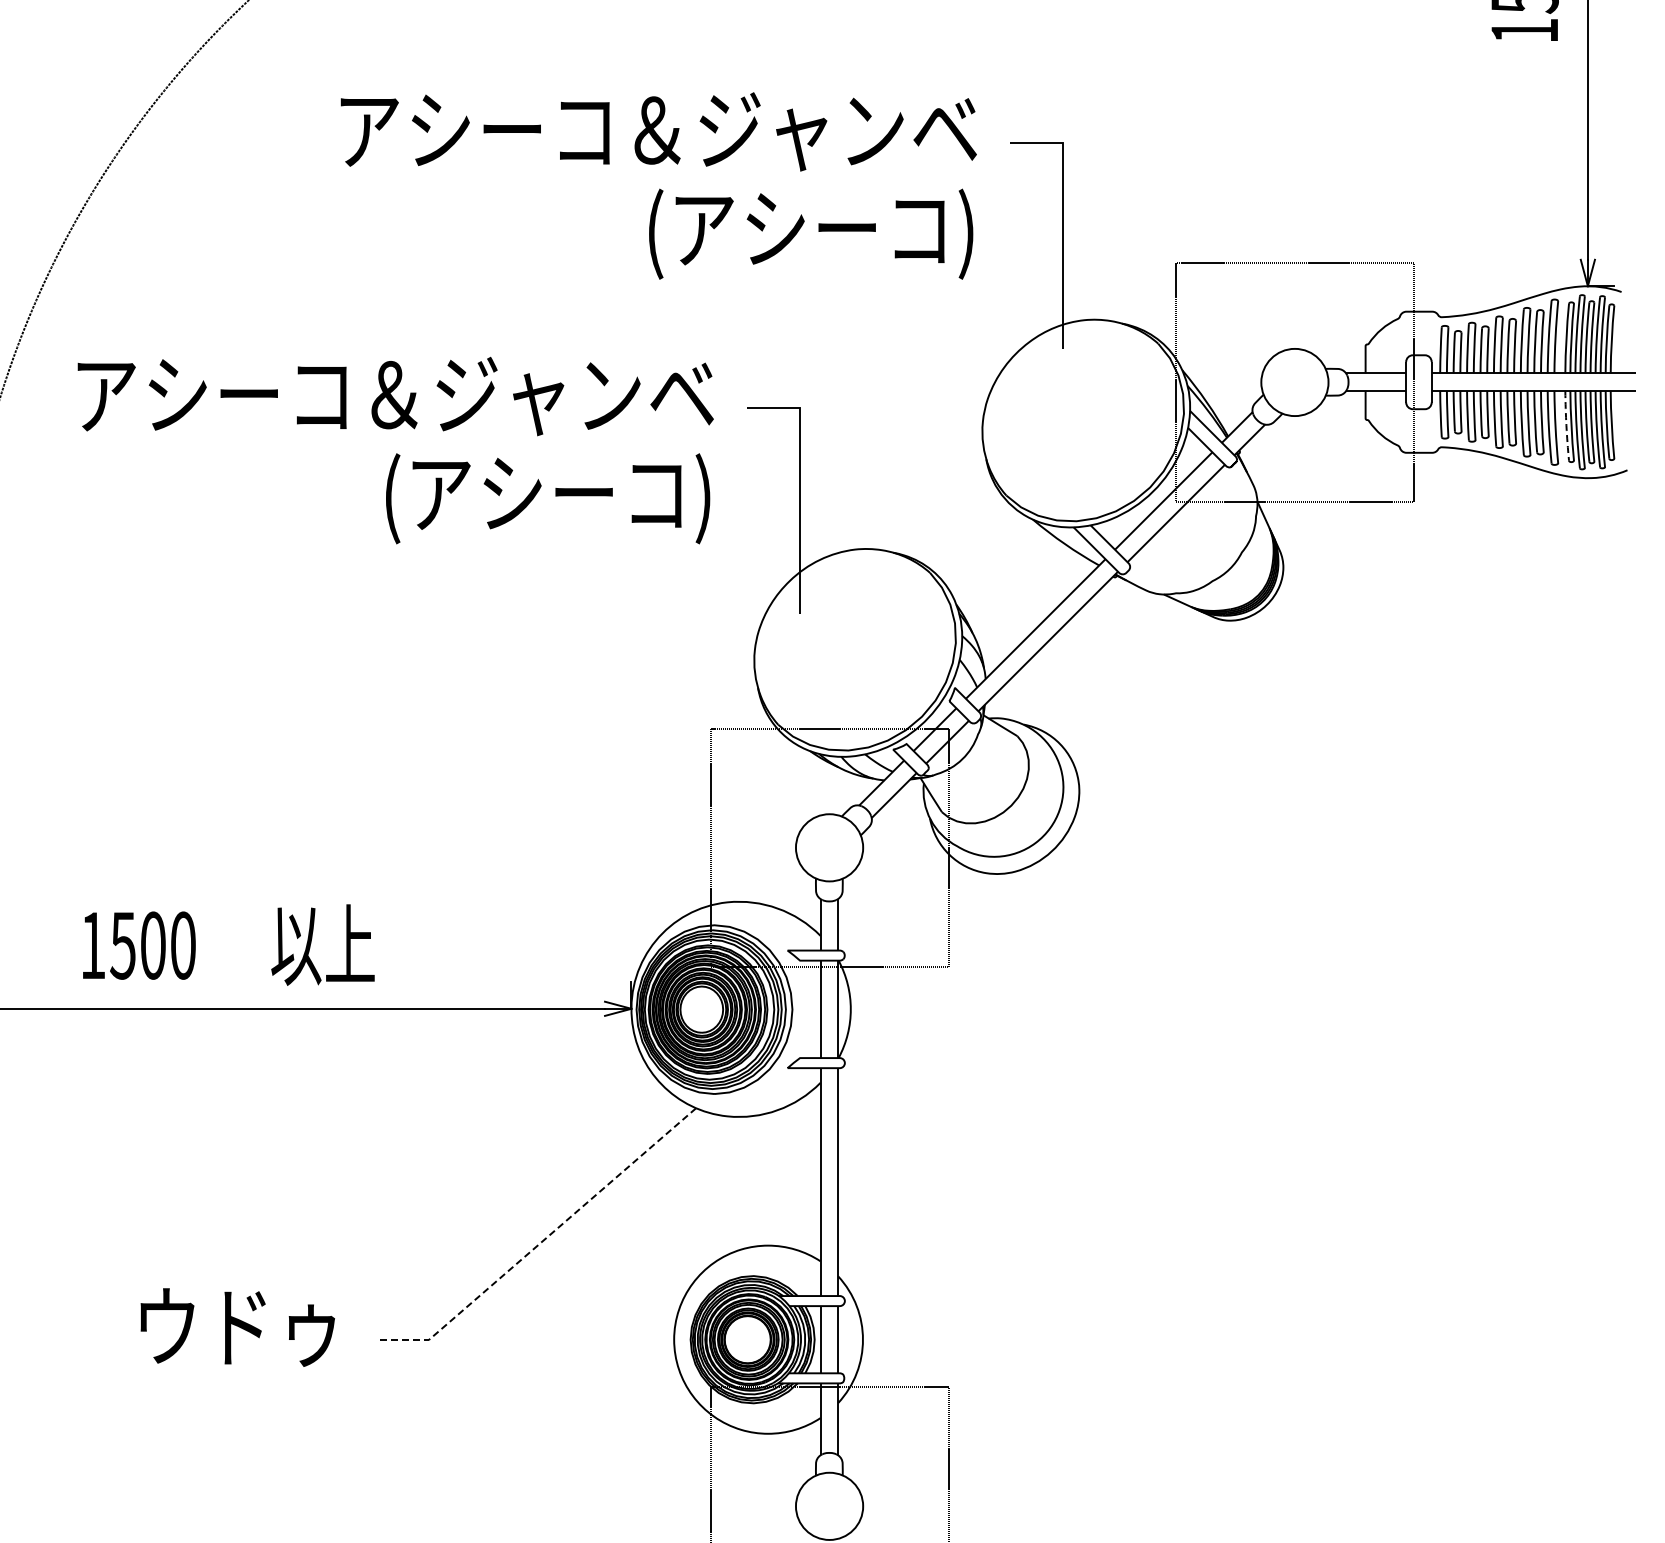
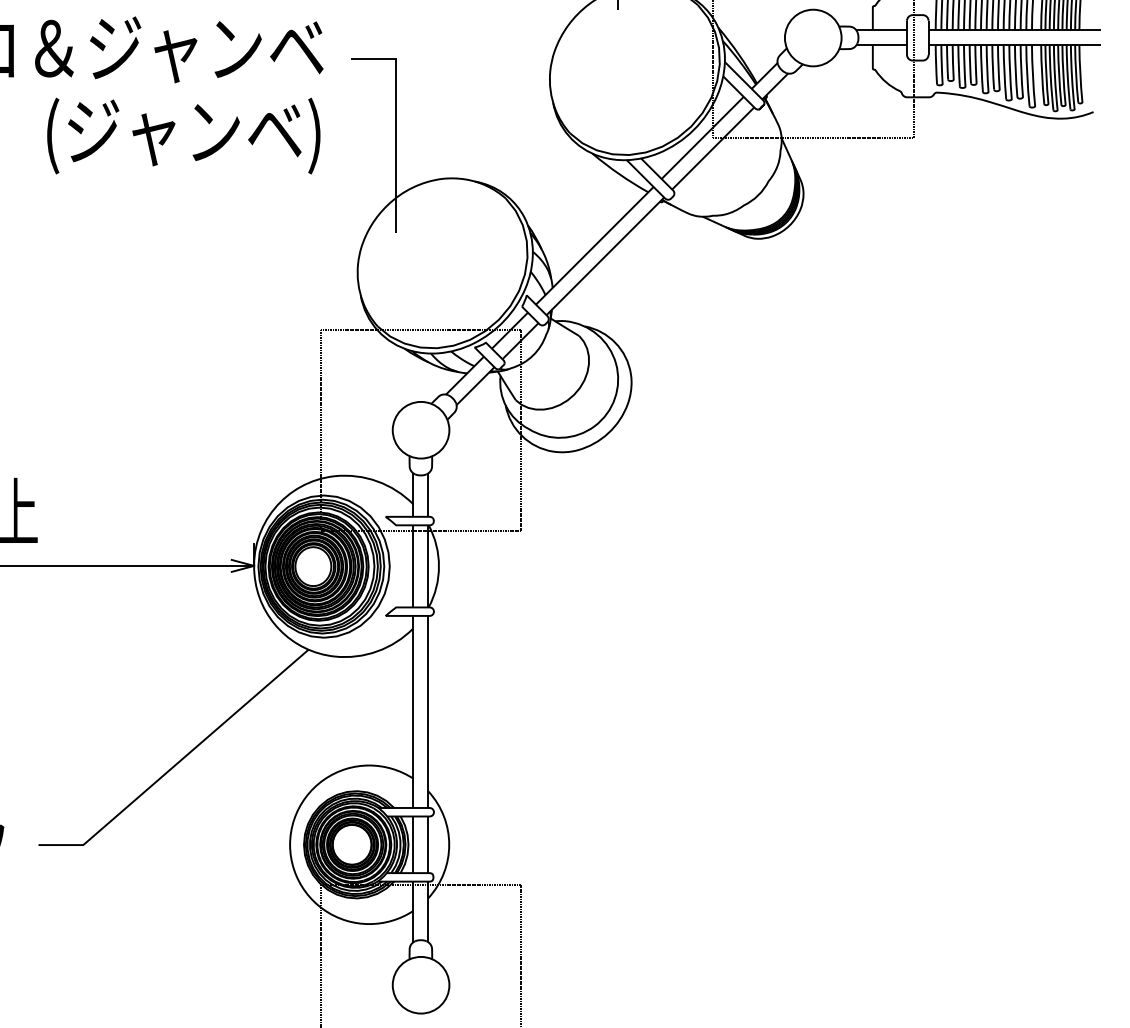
line: (1566, 425) -> (1042, 74), dashed -> solid
text: (548, 494) -> (184, 132), (アシーコ) -> (ジャンベ)
line: (541, 1242) -> (178, 762), dashed -> solid

